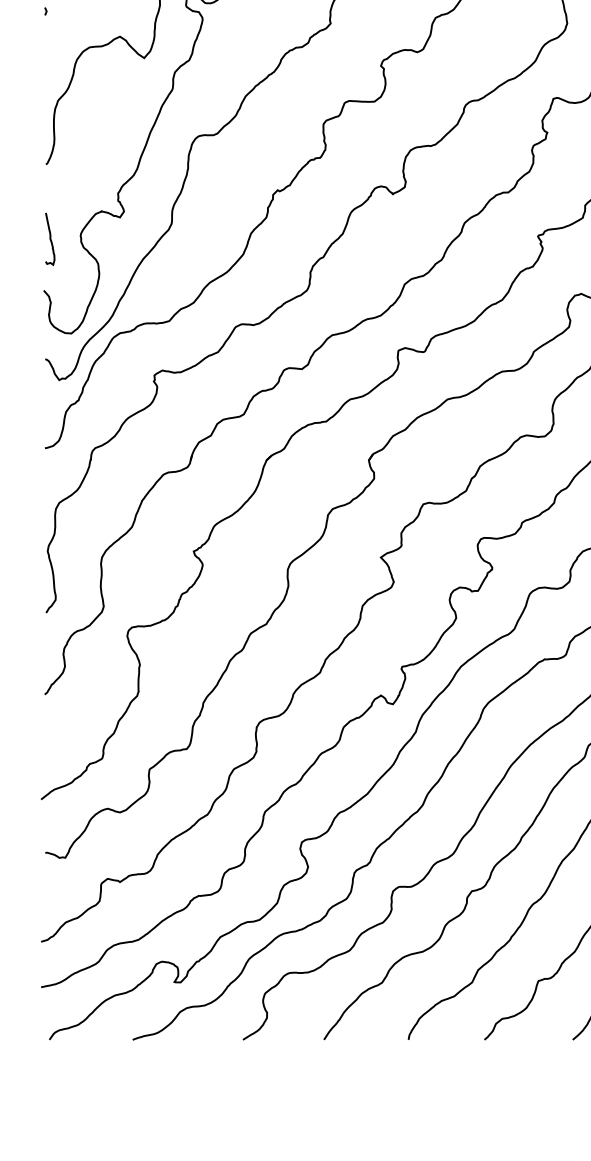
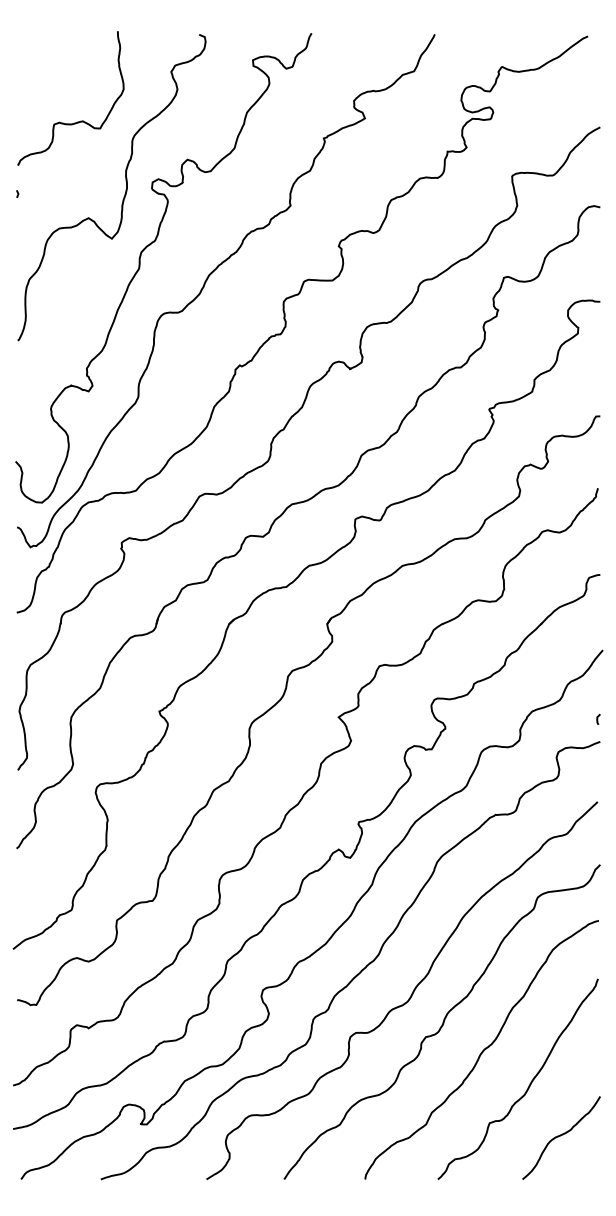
curve: (49, 239) -> (21, 412), removed

